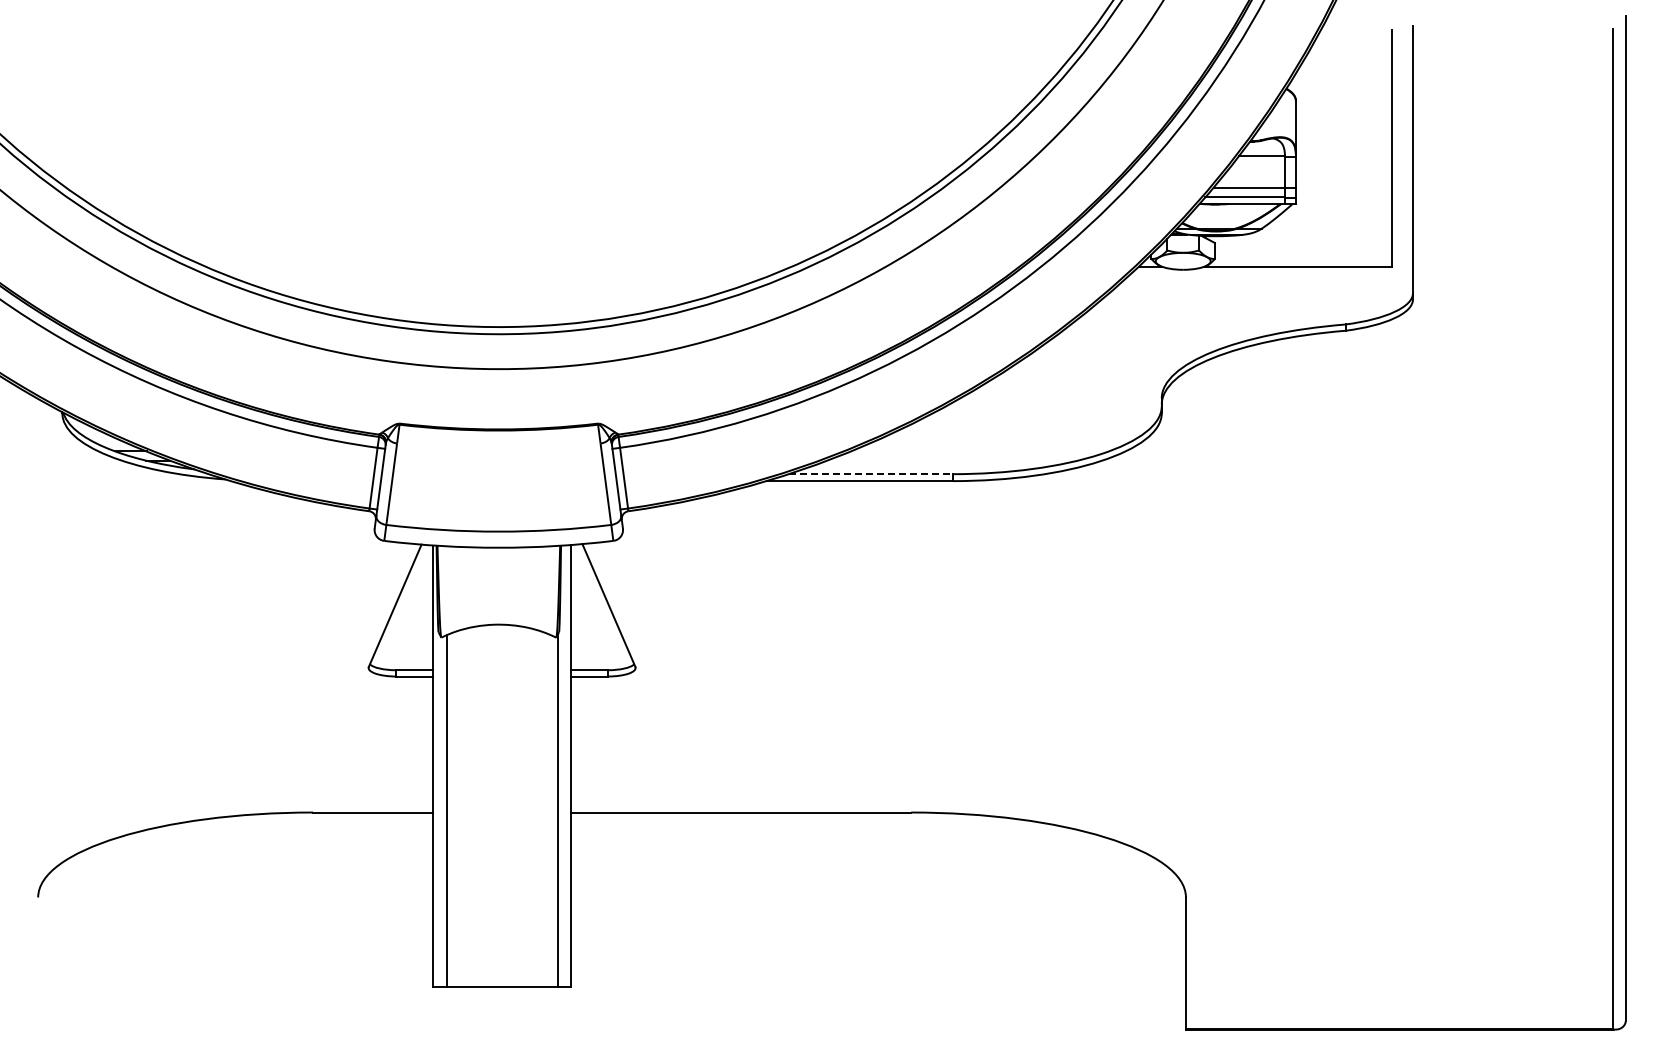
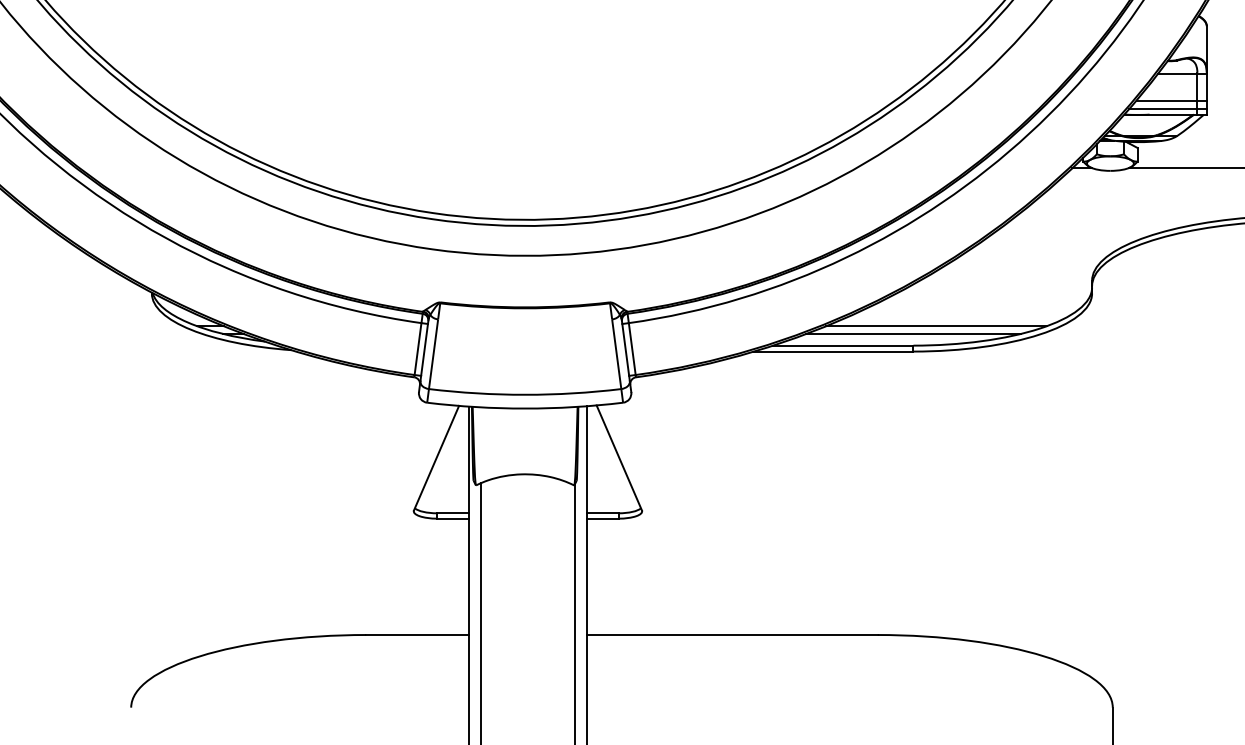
line: (979, 451) -> (936, 326), added
line: (952, 460) -> (913, 333), added
line: (871, 474) -> (843, 345), dashed -> solid

